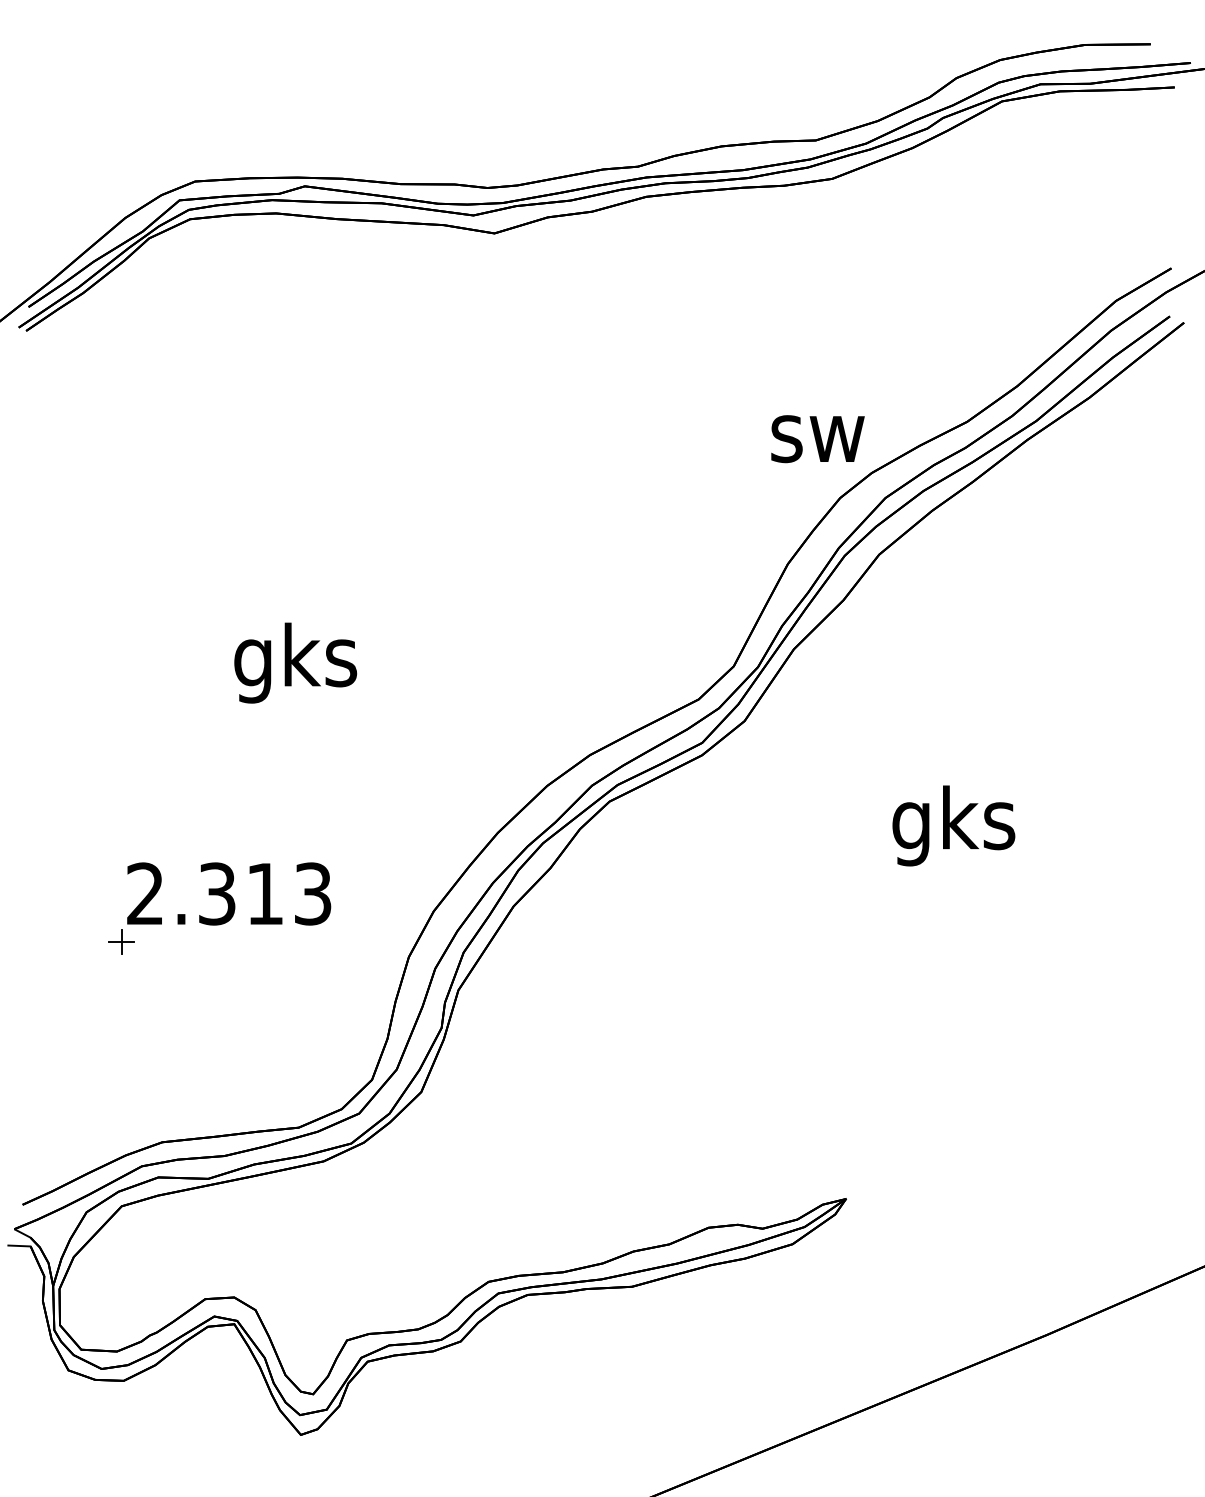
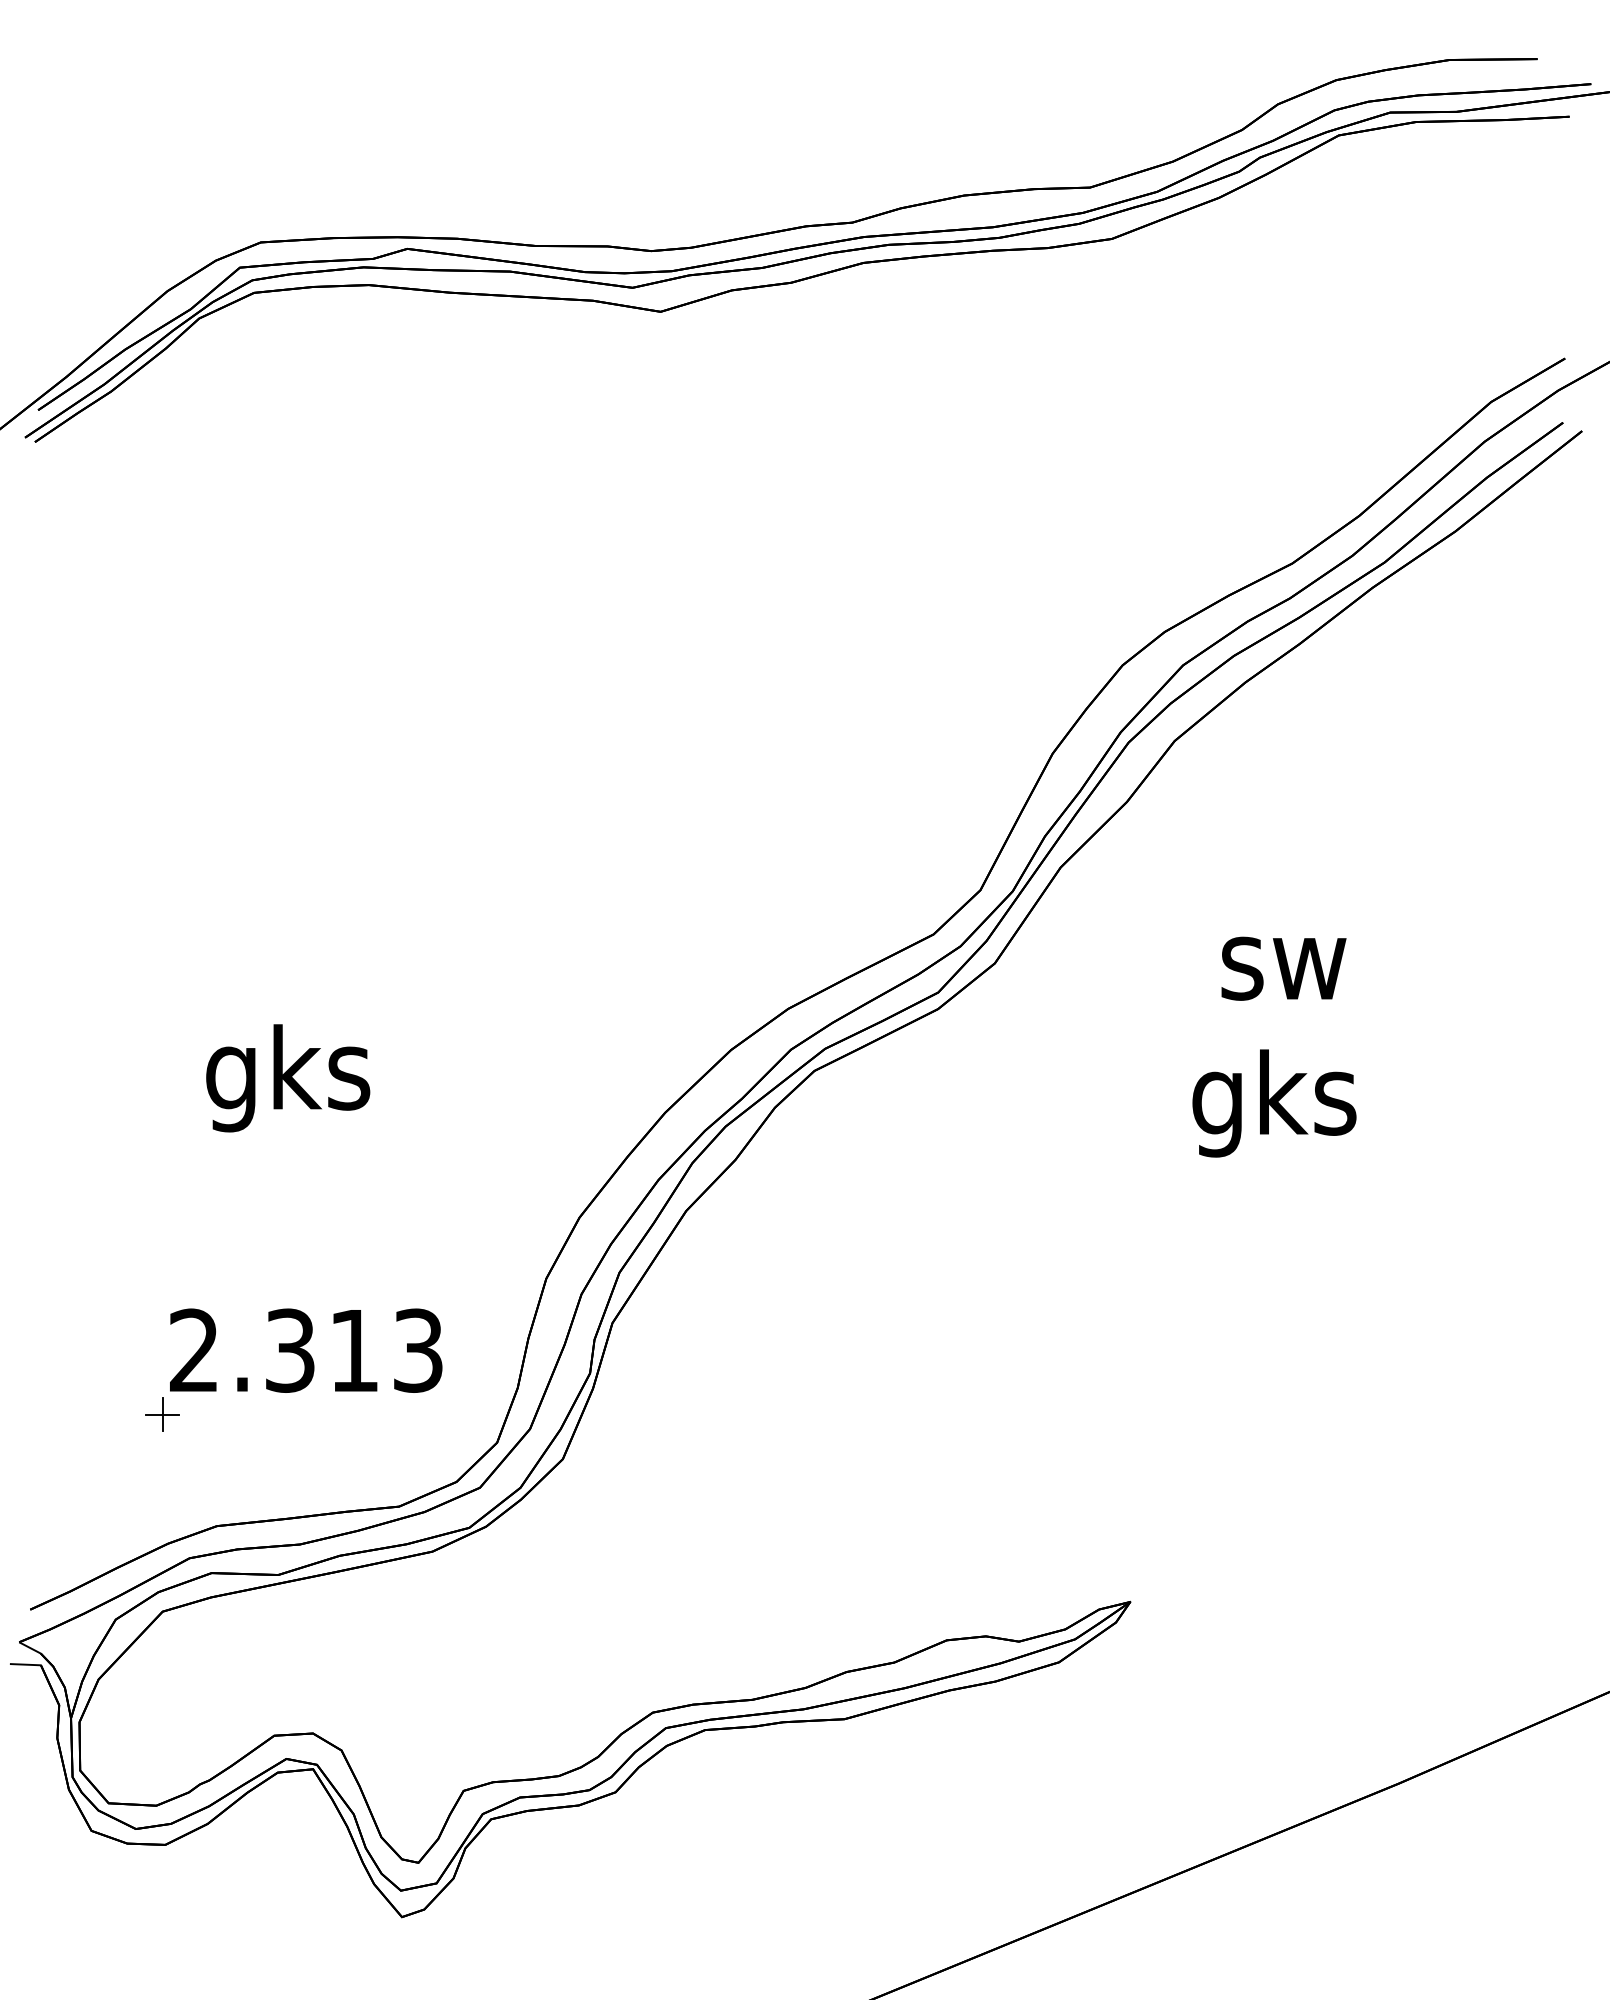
text: (817, 439) -> (1283, 969), moved
text: (295, 662) -> (287, 1077), moved
part: (227, 908) -> (303, 1370), moved

